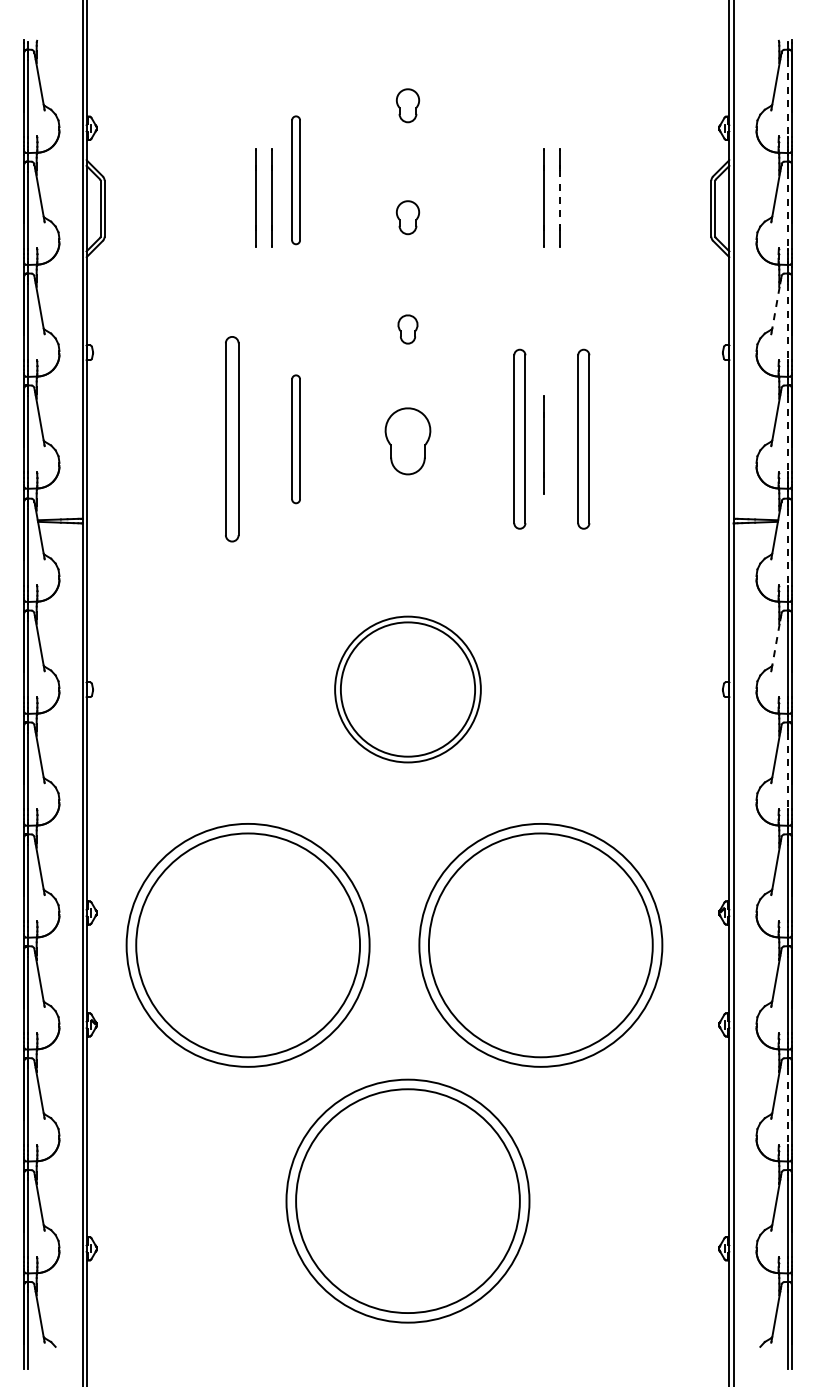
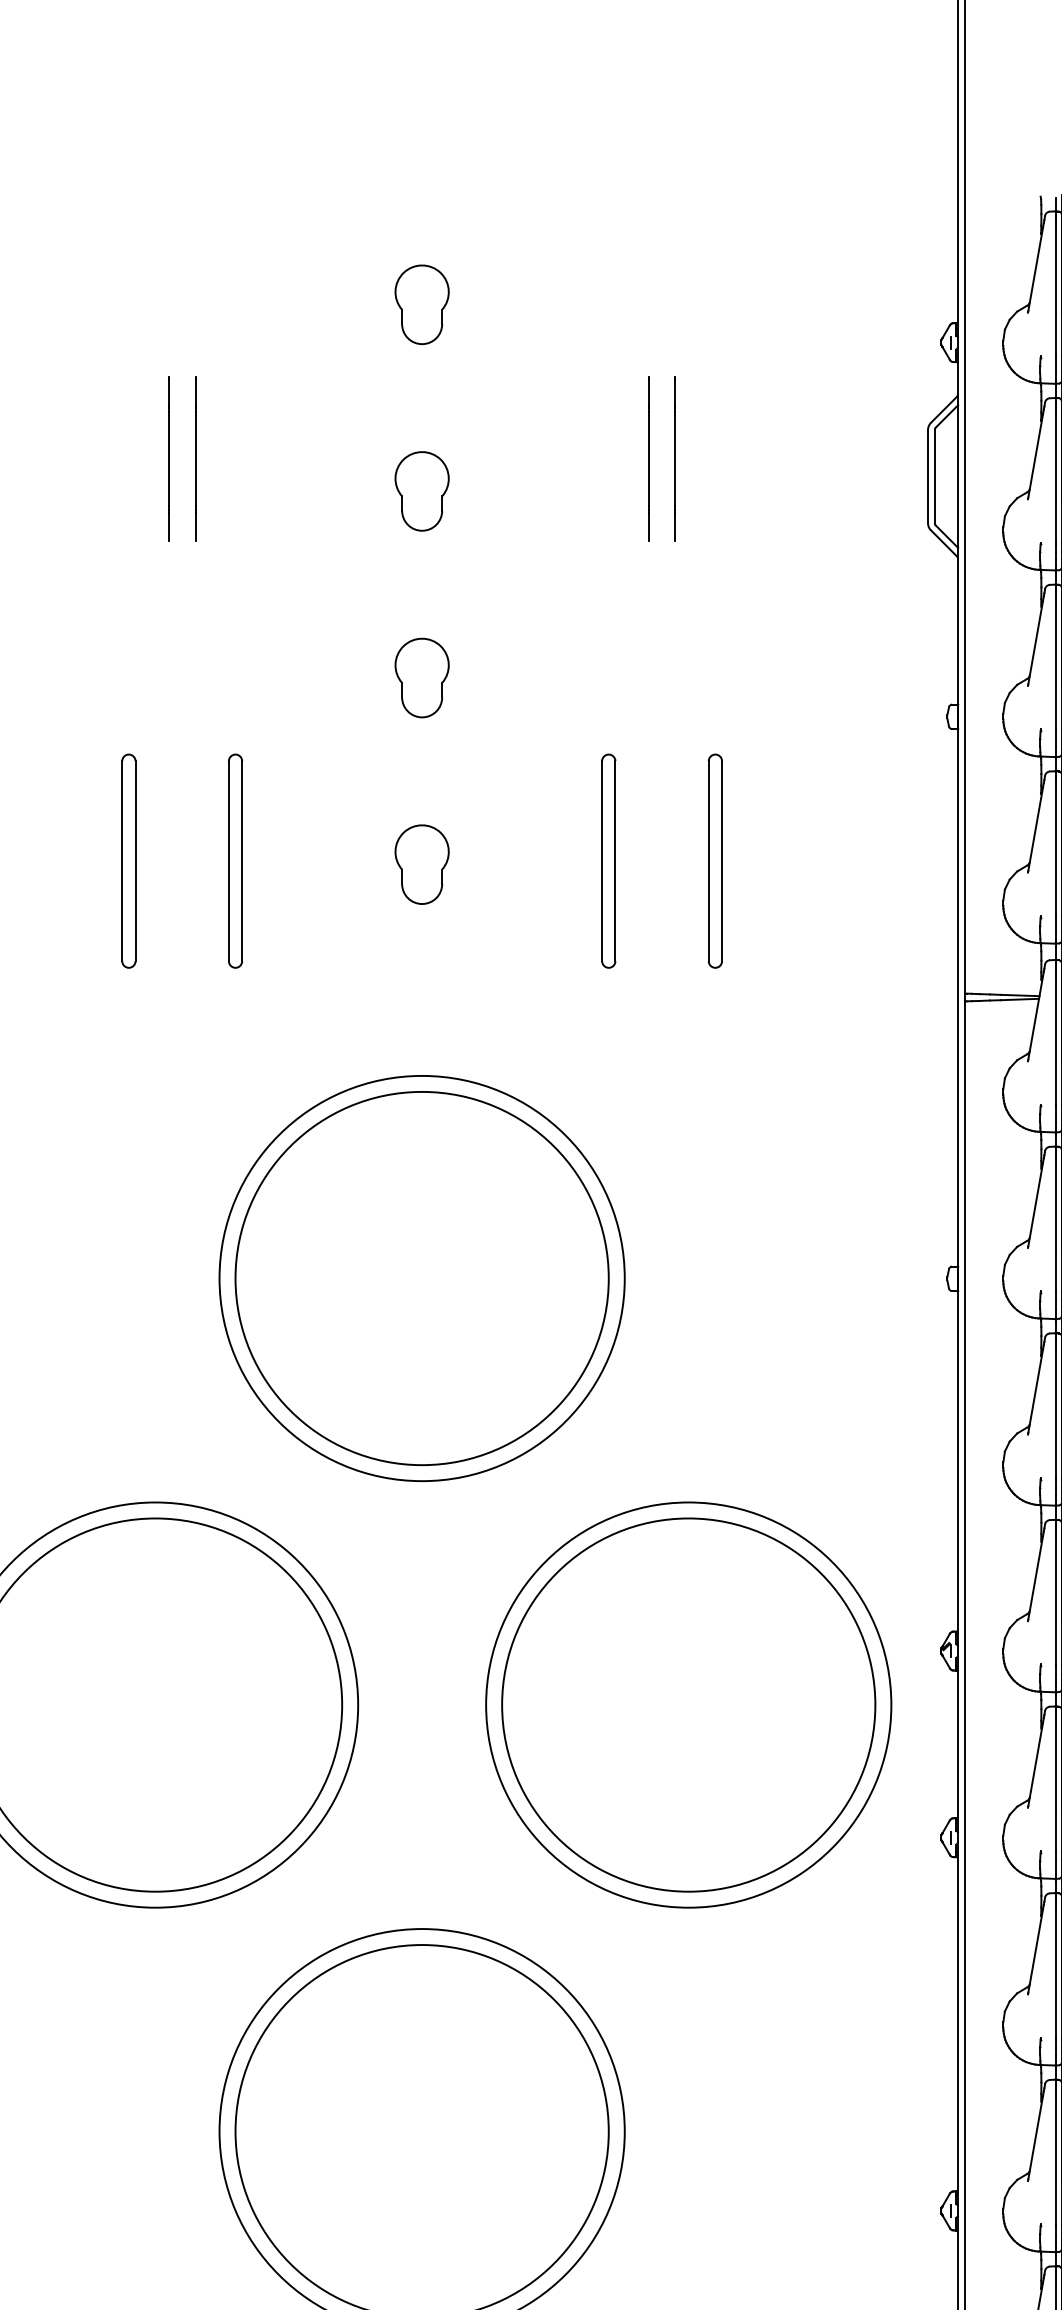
line: (787, 98) -> (1055, 292), dashed -> solid
part: (407, 105) -> (421, 304), size x1.43
part: (295, 180) -> (234, 429), removed
line: (559, 198) -> (674, 459), dashed -> solid
line: (787, 210) -> (1055, 479), dashed -> solid
part: (407, 217) -> (421, 491), size x1.43
line: (775, 307) -> (1034, 641), dashed -> solid
line: (787, 322) -> (1055, 666), dashed -> solid
part: (407, 329) -> (421, 678), size x1.67
line: (787, 434) -> (1055, 853), dashed -> solid
part: (231, 439) -> (127, 861), size x0.62
part: (519, 439) -> (608, 861), size x0.71
part: (583, 439) -> (714, 861), size x0.71
part: (407, 441) -> (421, 864), size x0.71
line: (543, 444) -> (648, 869), removed
line: (787, 547) -> (1055, 1041), dashed -> solid
line: (775, 644) -> (1034, 1203), dashed -> solid
part: (407, 689) -> (421, 1278), size x1.67
line: (787, 771) -> (1055, 1415), dashed -> solid
part: (540, 945) -> (688, 1705), moved
line: (787, 1107) -> (1055, 1975), dashed -> solid

